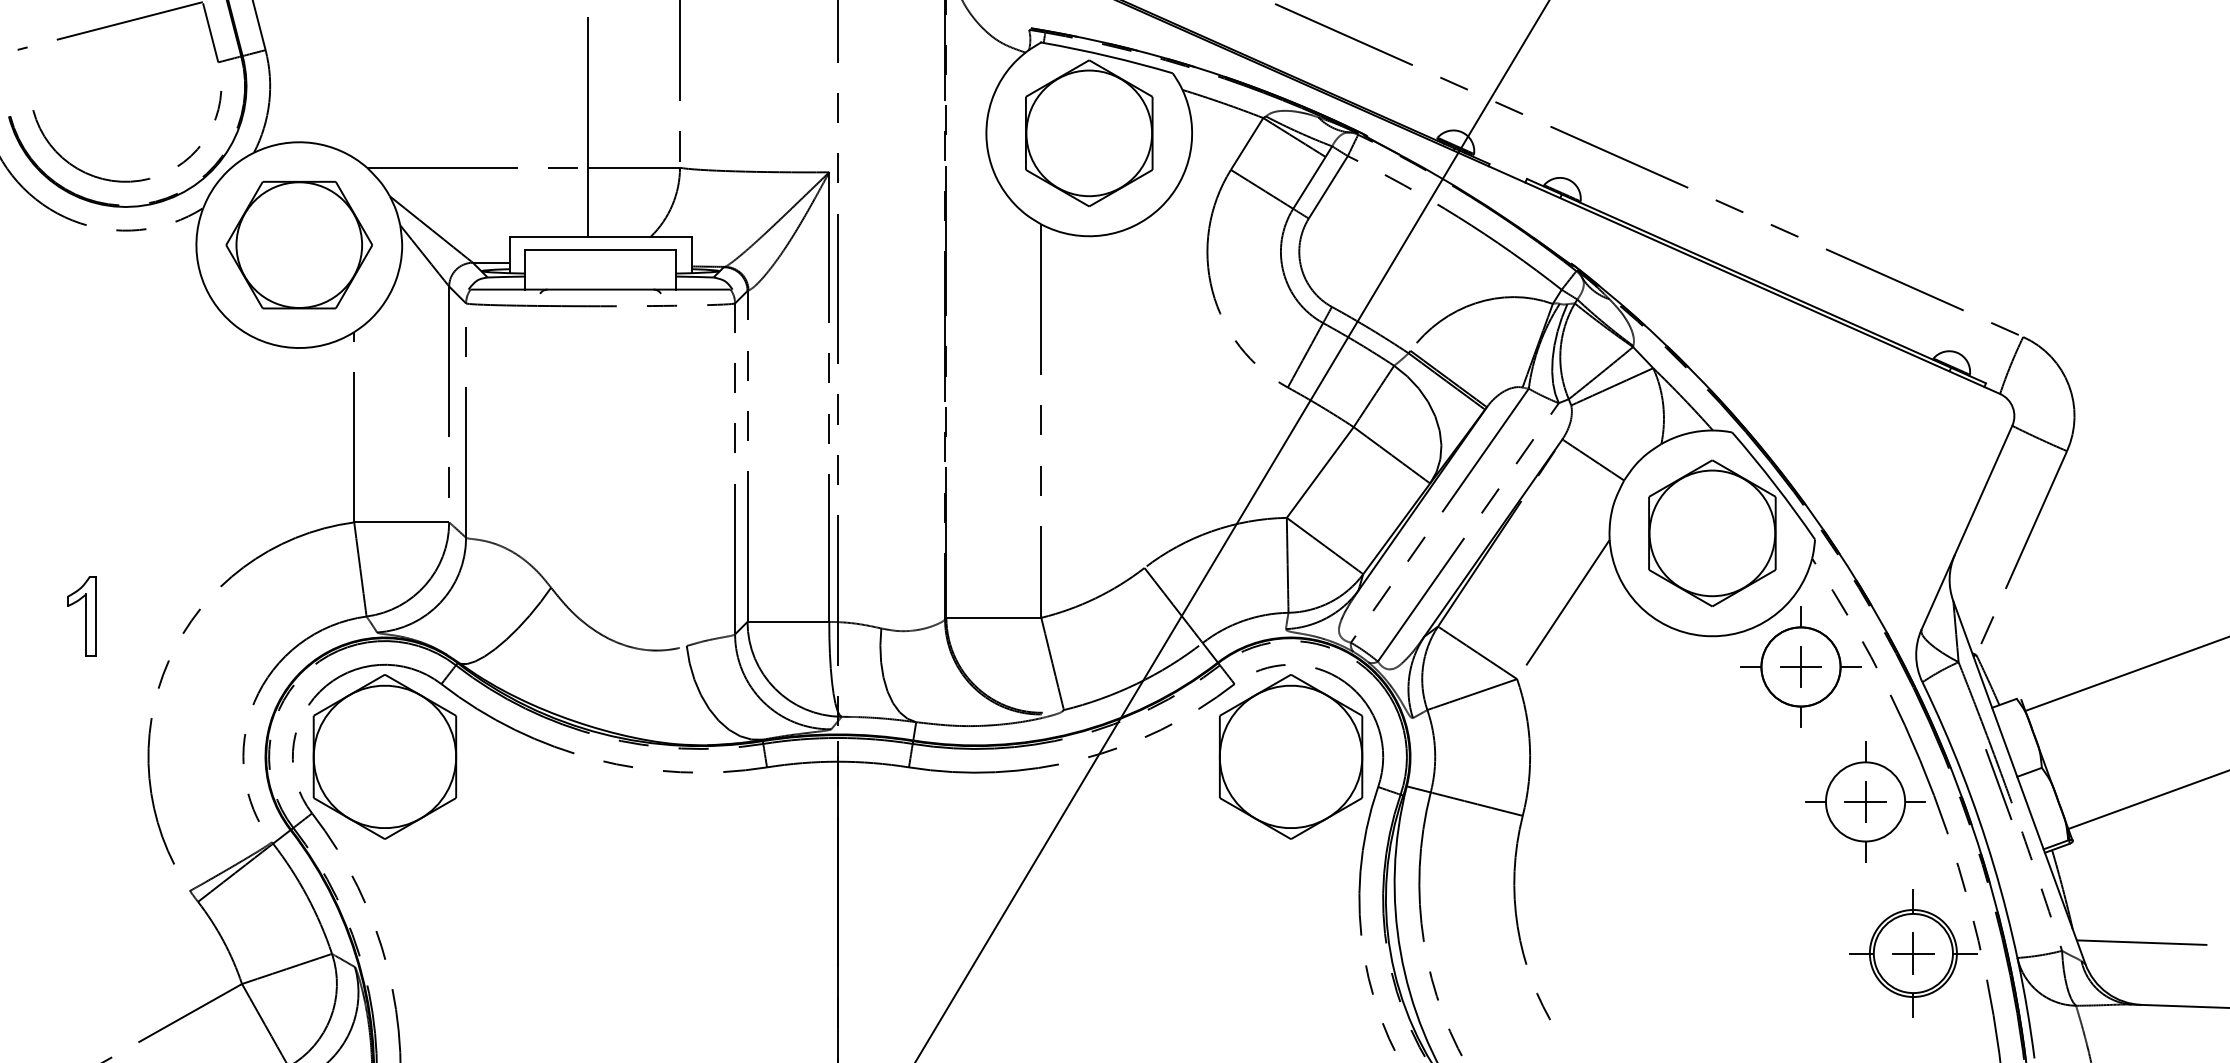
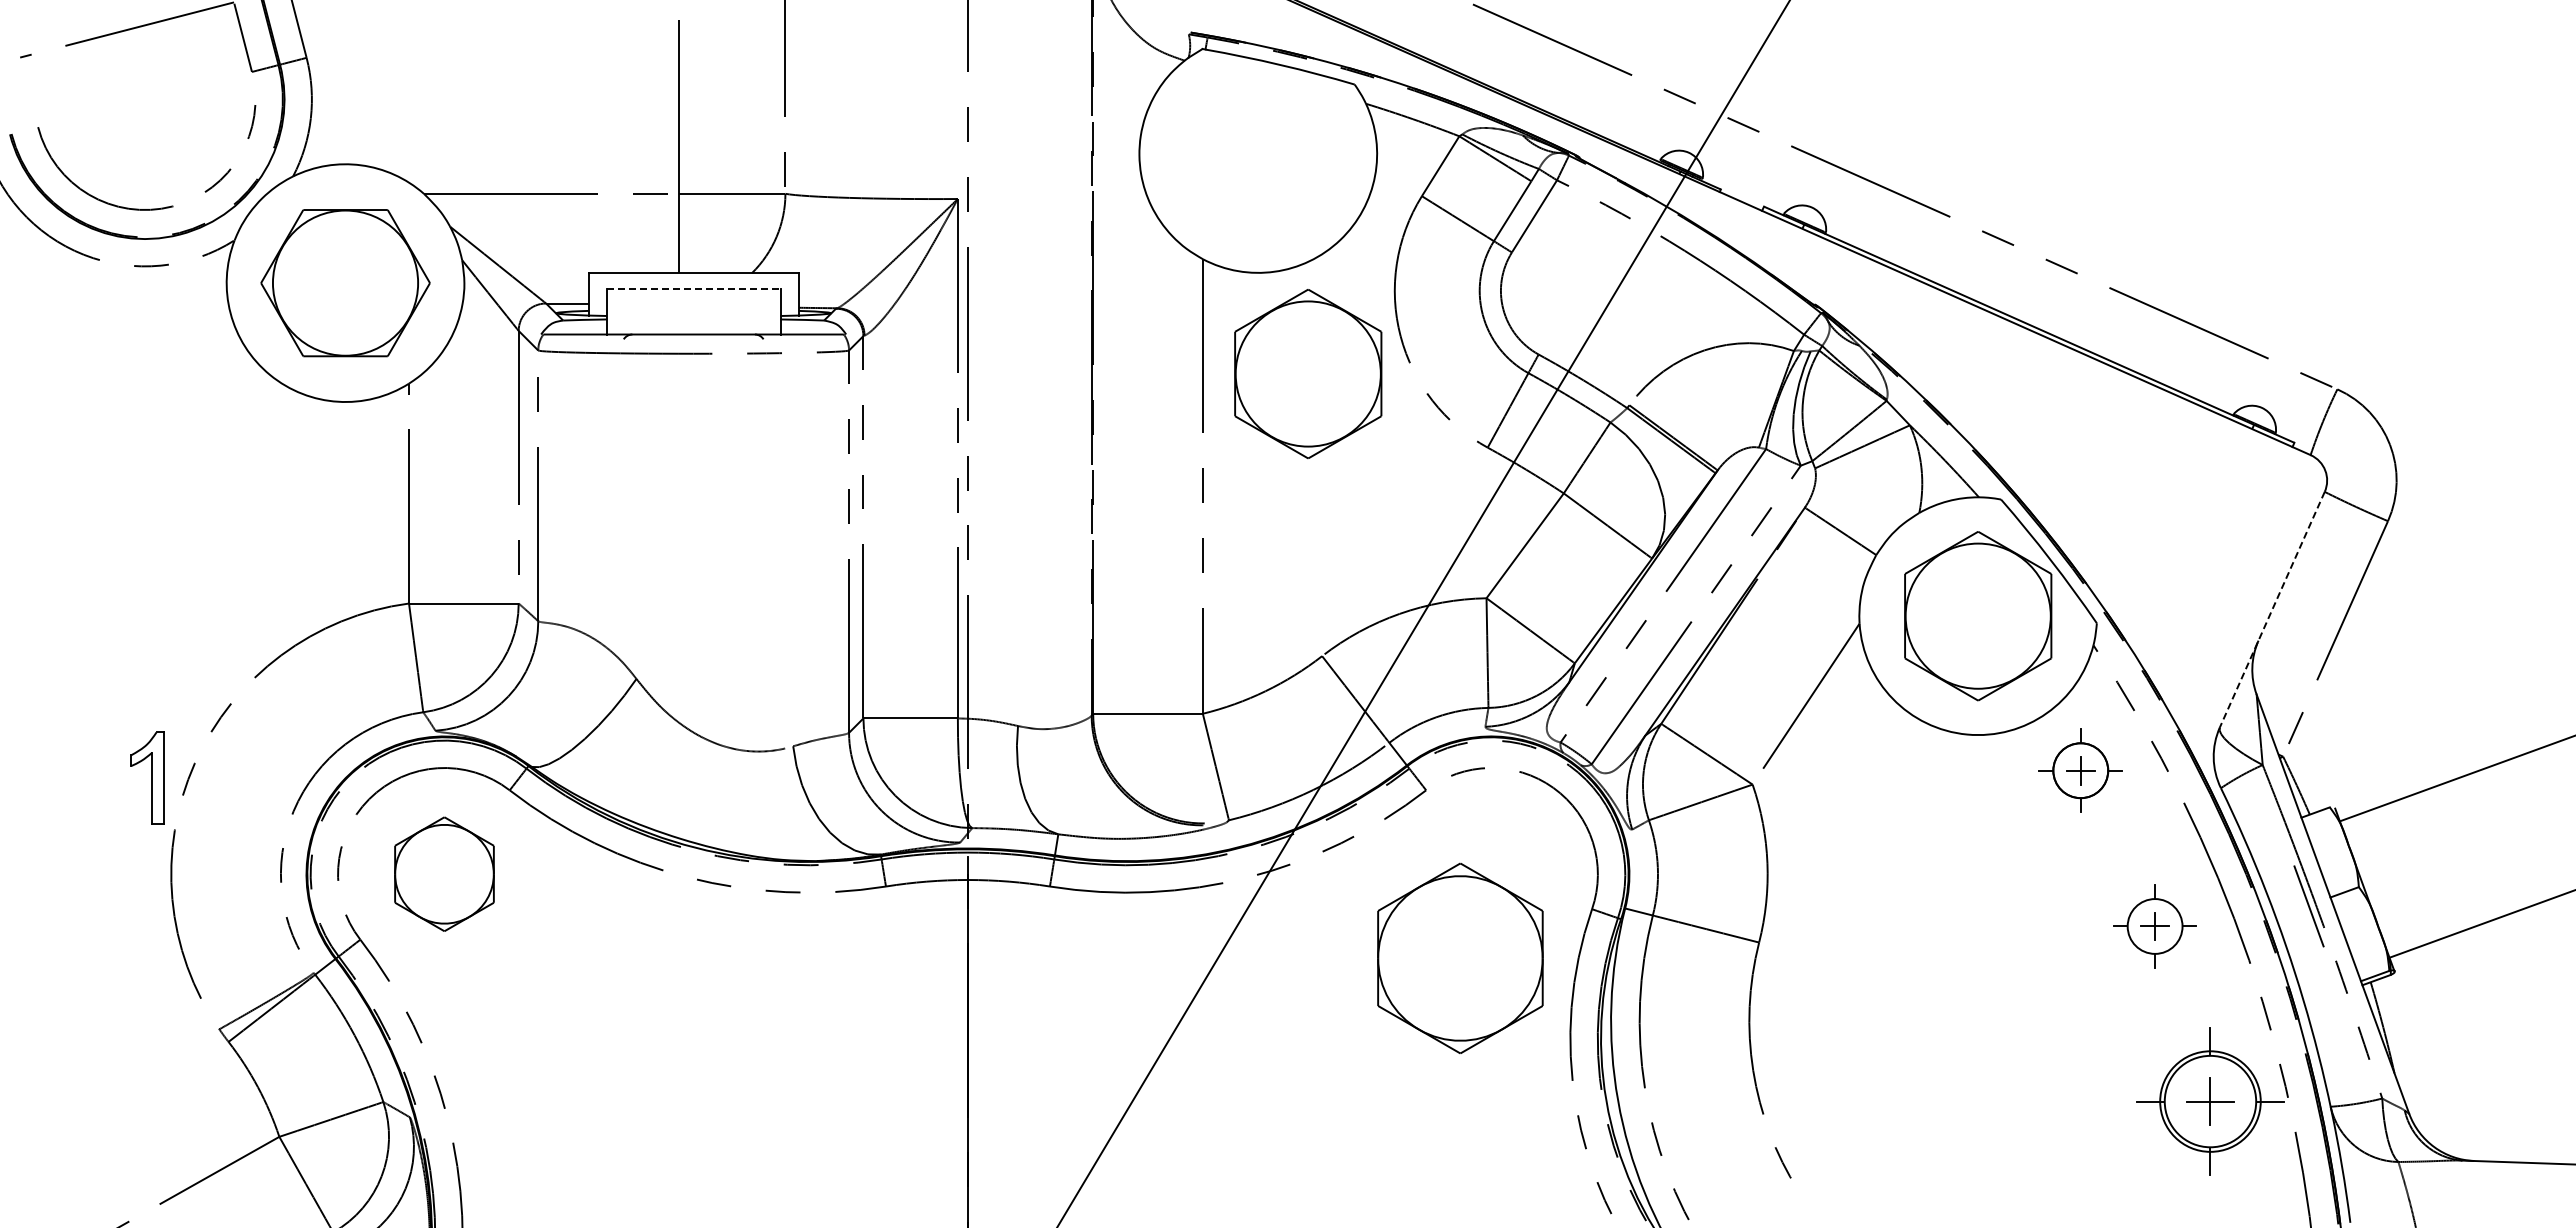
part: (1089, 132) -> (1308, 373), moved
line: (600, 249) -> (693, 288), solid -> dashed
line: (1967, 527) -> (2272, 609), solid -> dashed
part: (82, 615) -> (147, 777), moved
part: (1800, 666) -> (2080, 770), size x0.6
part: (384, 756) -> (444, 873), size x0.6
part: (1291, 756) -> (1460, 957), moved
part: (1864, 801) -> (2154, 926), size x0.6
line: (2141, 942) -> (2474, 1088), removed

